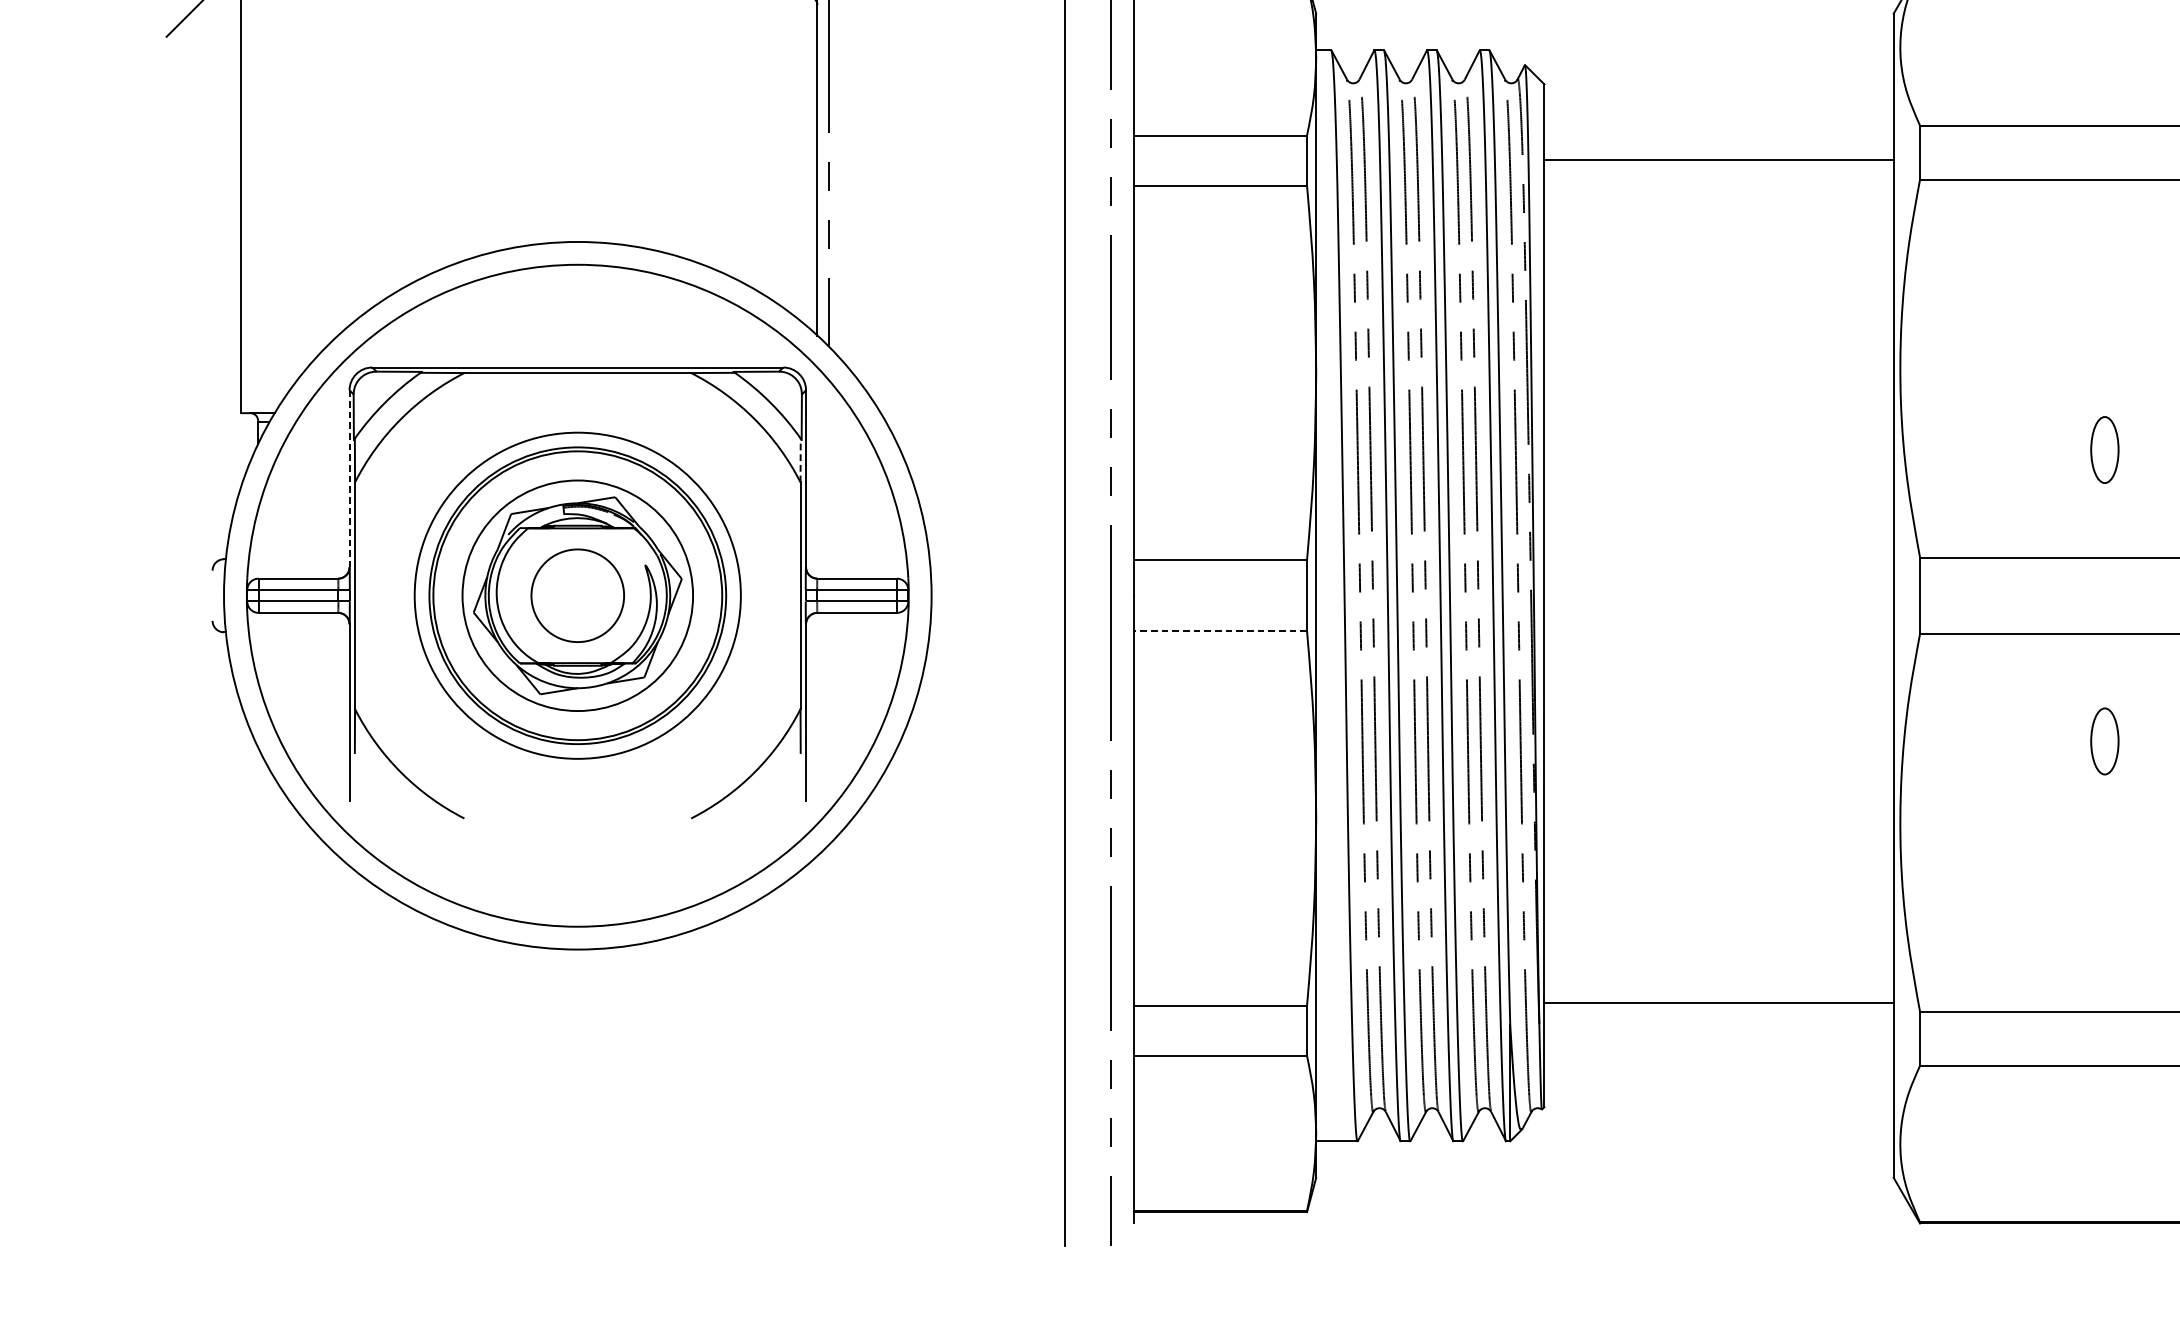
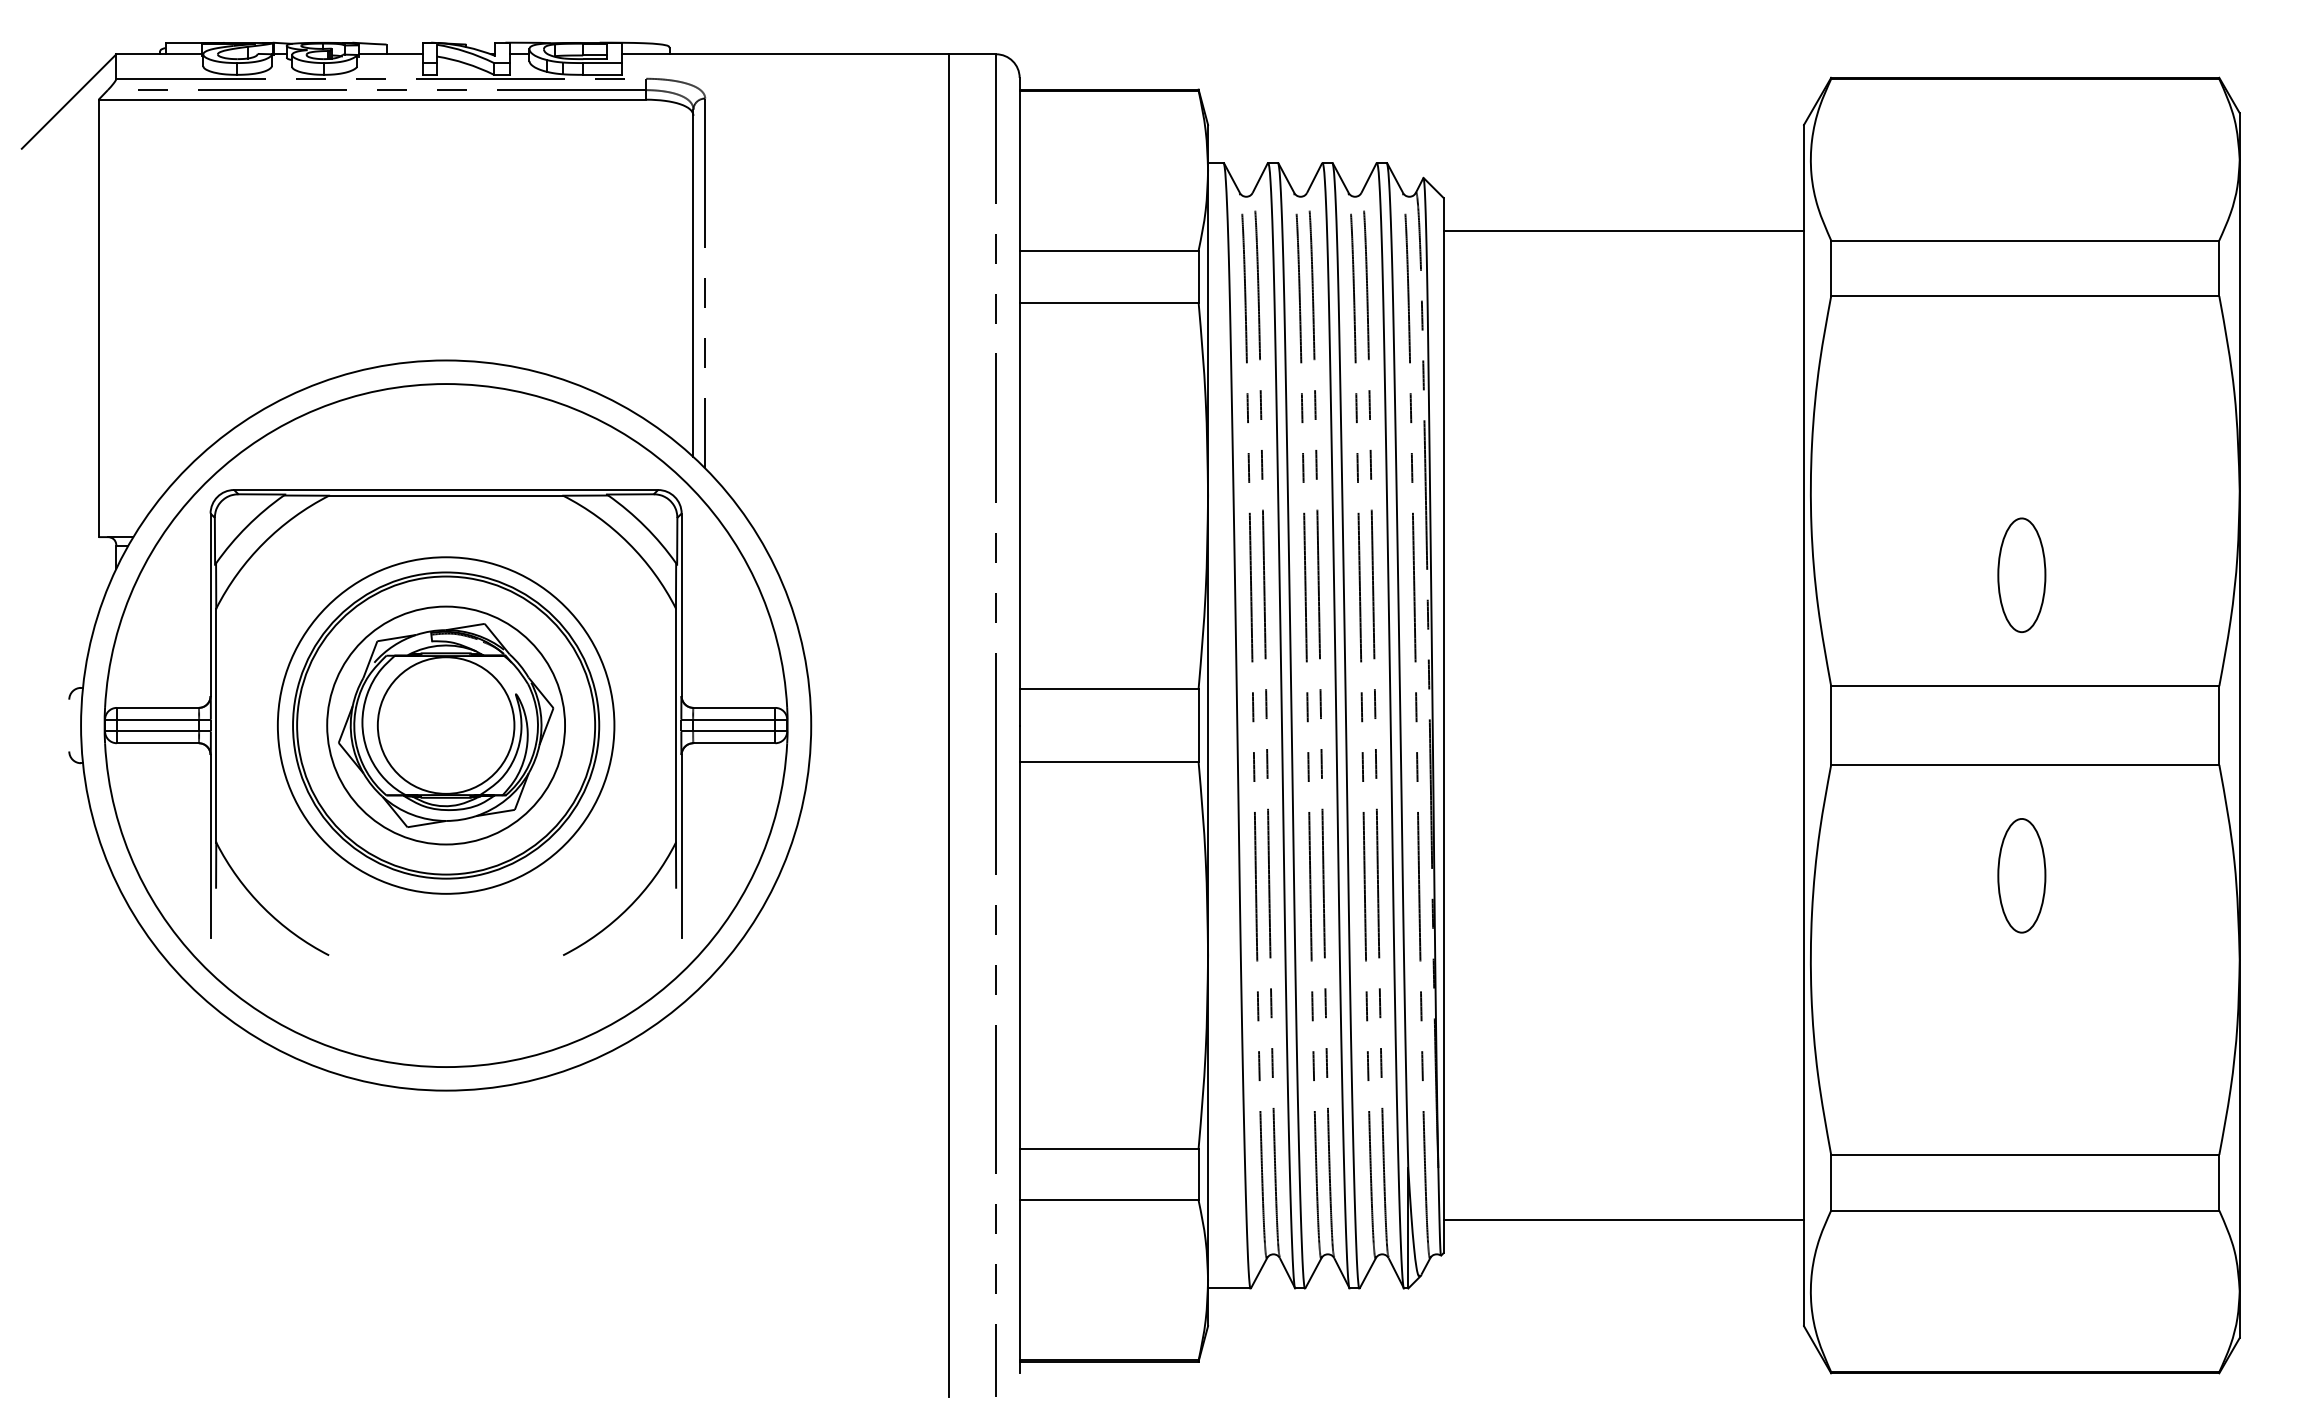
line: (1718, 159) -> (1623, 230), moved
part: (2104, 449) -> (2021, 574), size x1.67
line: (801, 460) -> (676, 585), dashed -> solid
line: (349, 479) -> (210, 605), dashed -> solid
circle: (577, 595) -> (445, 725), size x1.43
line: (1219, 631) -> (1108, 762), dashed -> solid
part: (2104, 741) -> (2021, 875), size x1.67
line: (1718, 1003) -> (1623, 1220), moved

